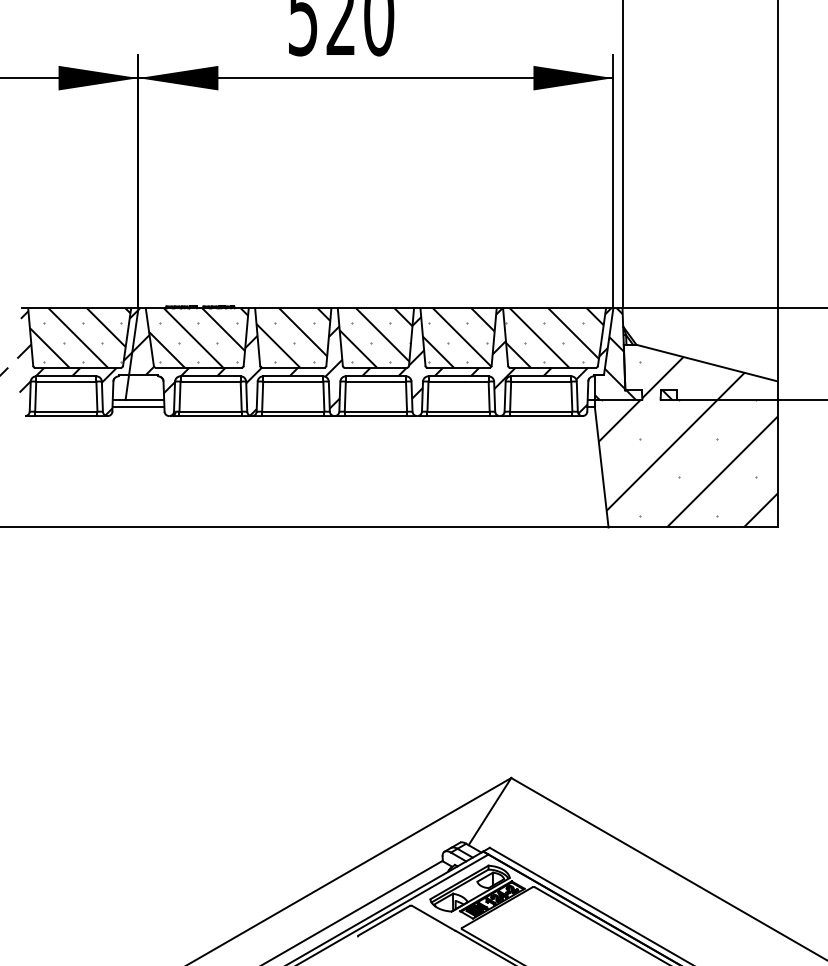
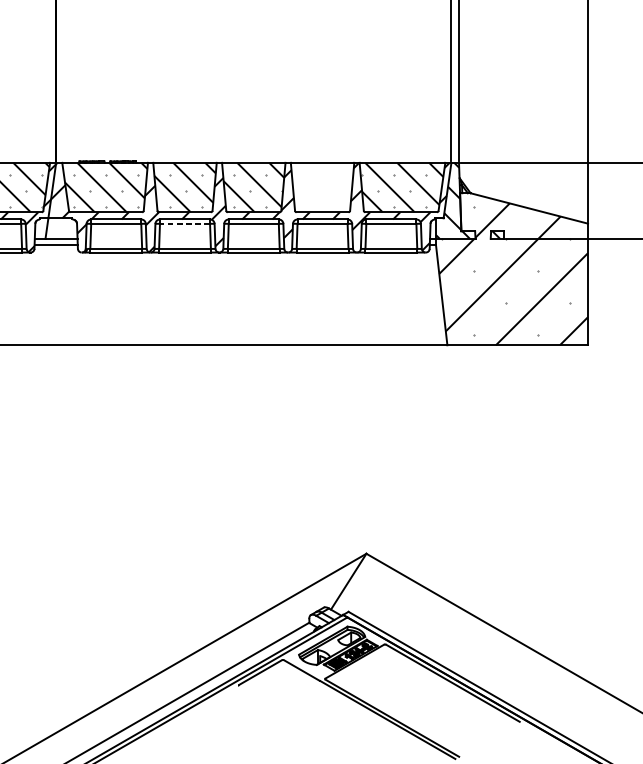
hatch: (458, 337) -> (322, 187), removed
line: (292, 381) -> (184, 223), solid -> dashed

